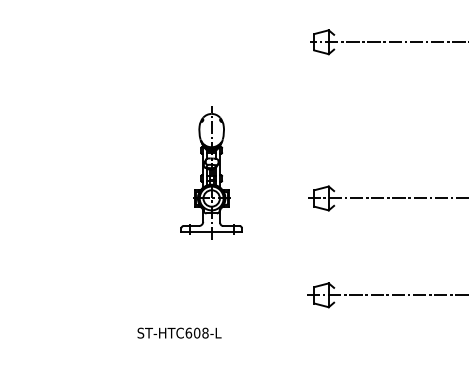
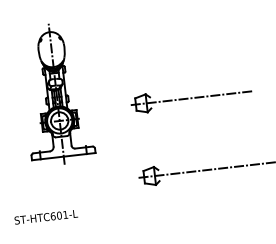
part: (211, 172) -> (56, 93), size x1.4
text: (205, 332) -> (65, 214), ST-HTC608-L -> ST-HTC601-L

